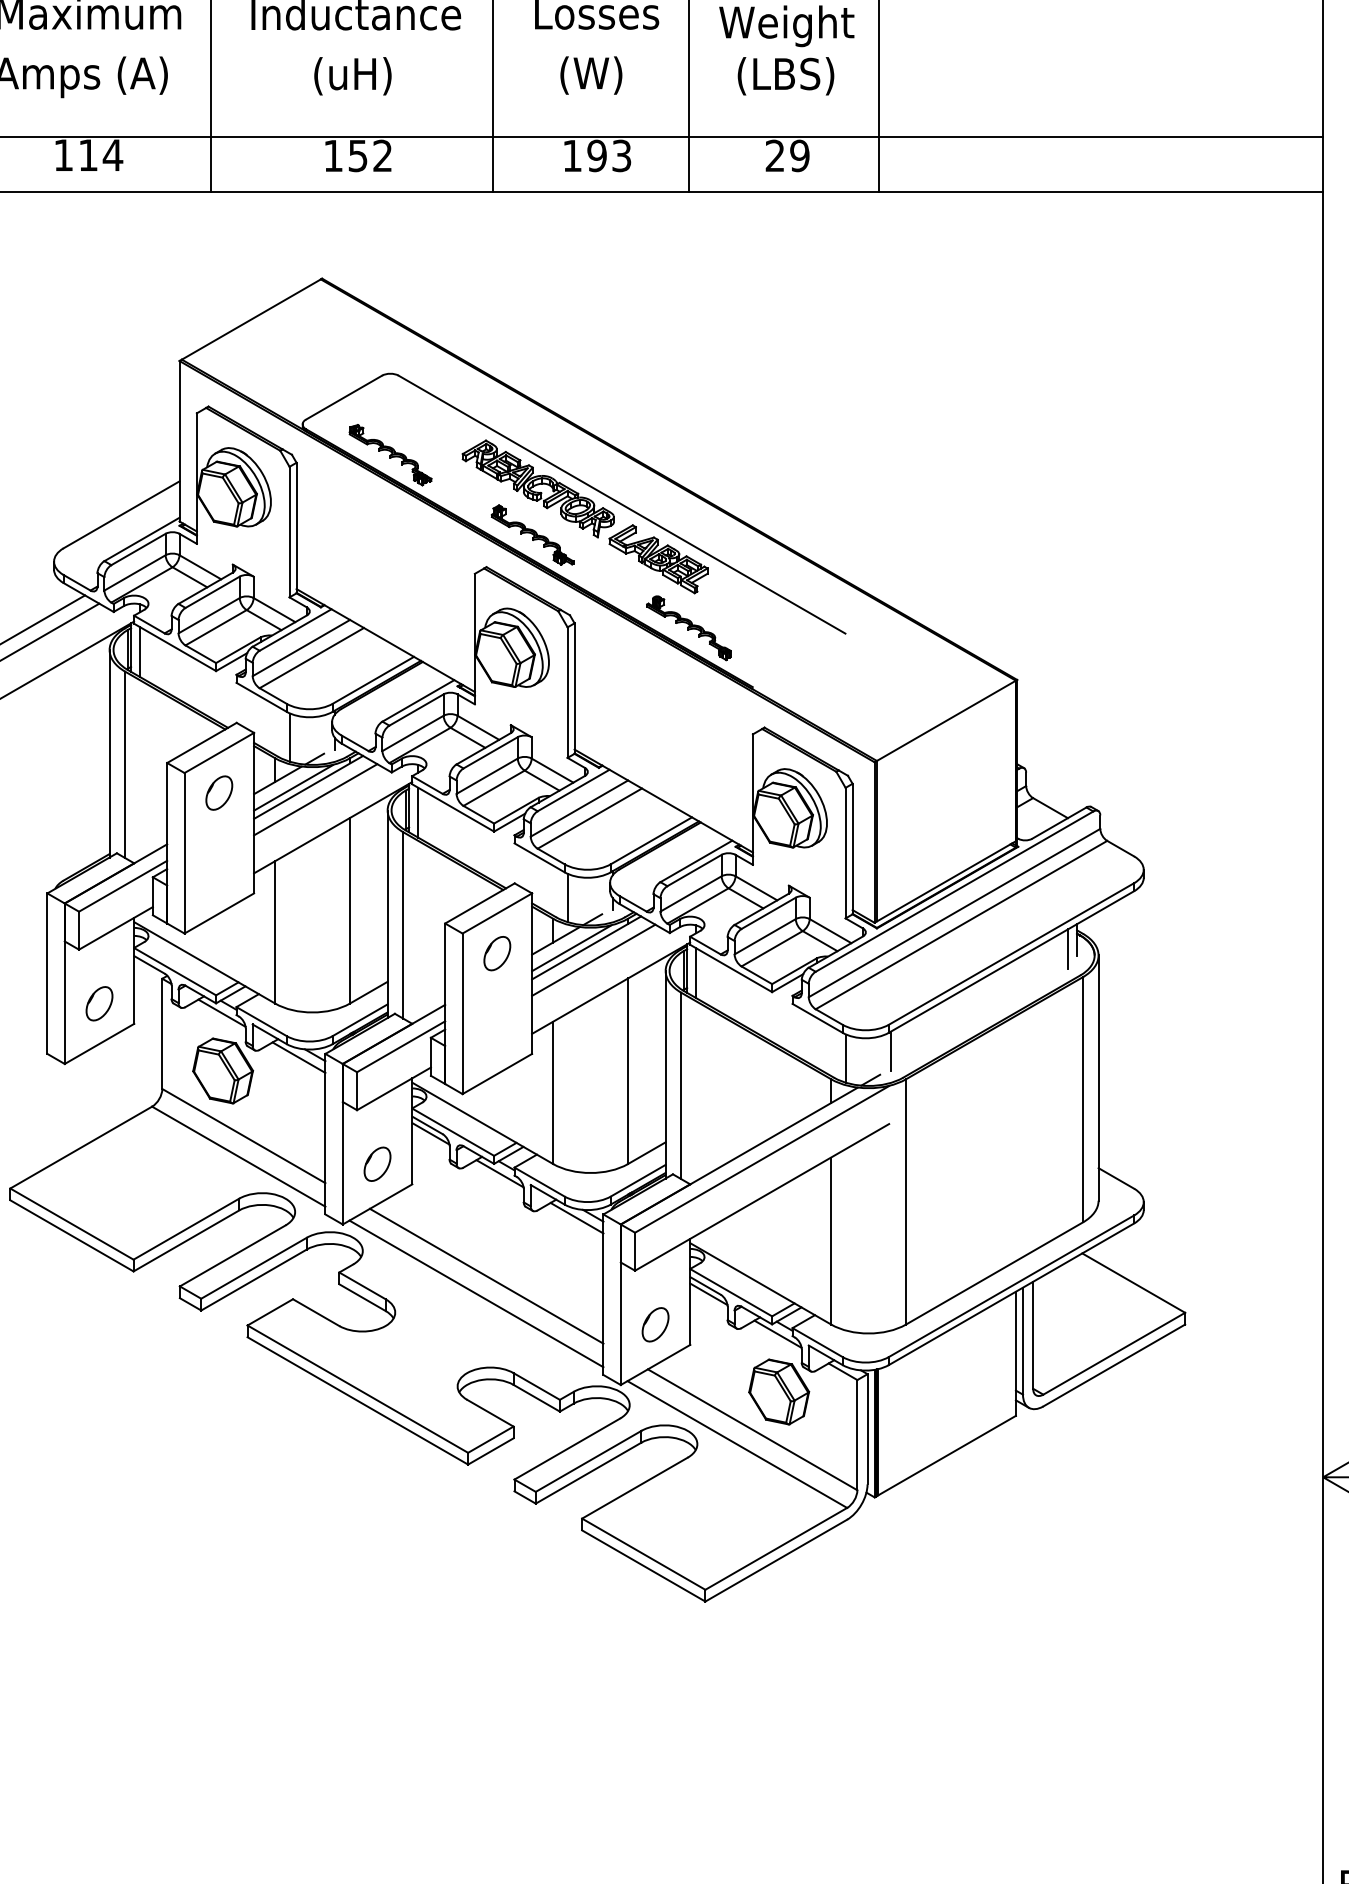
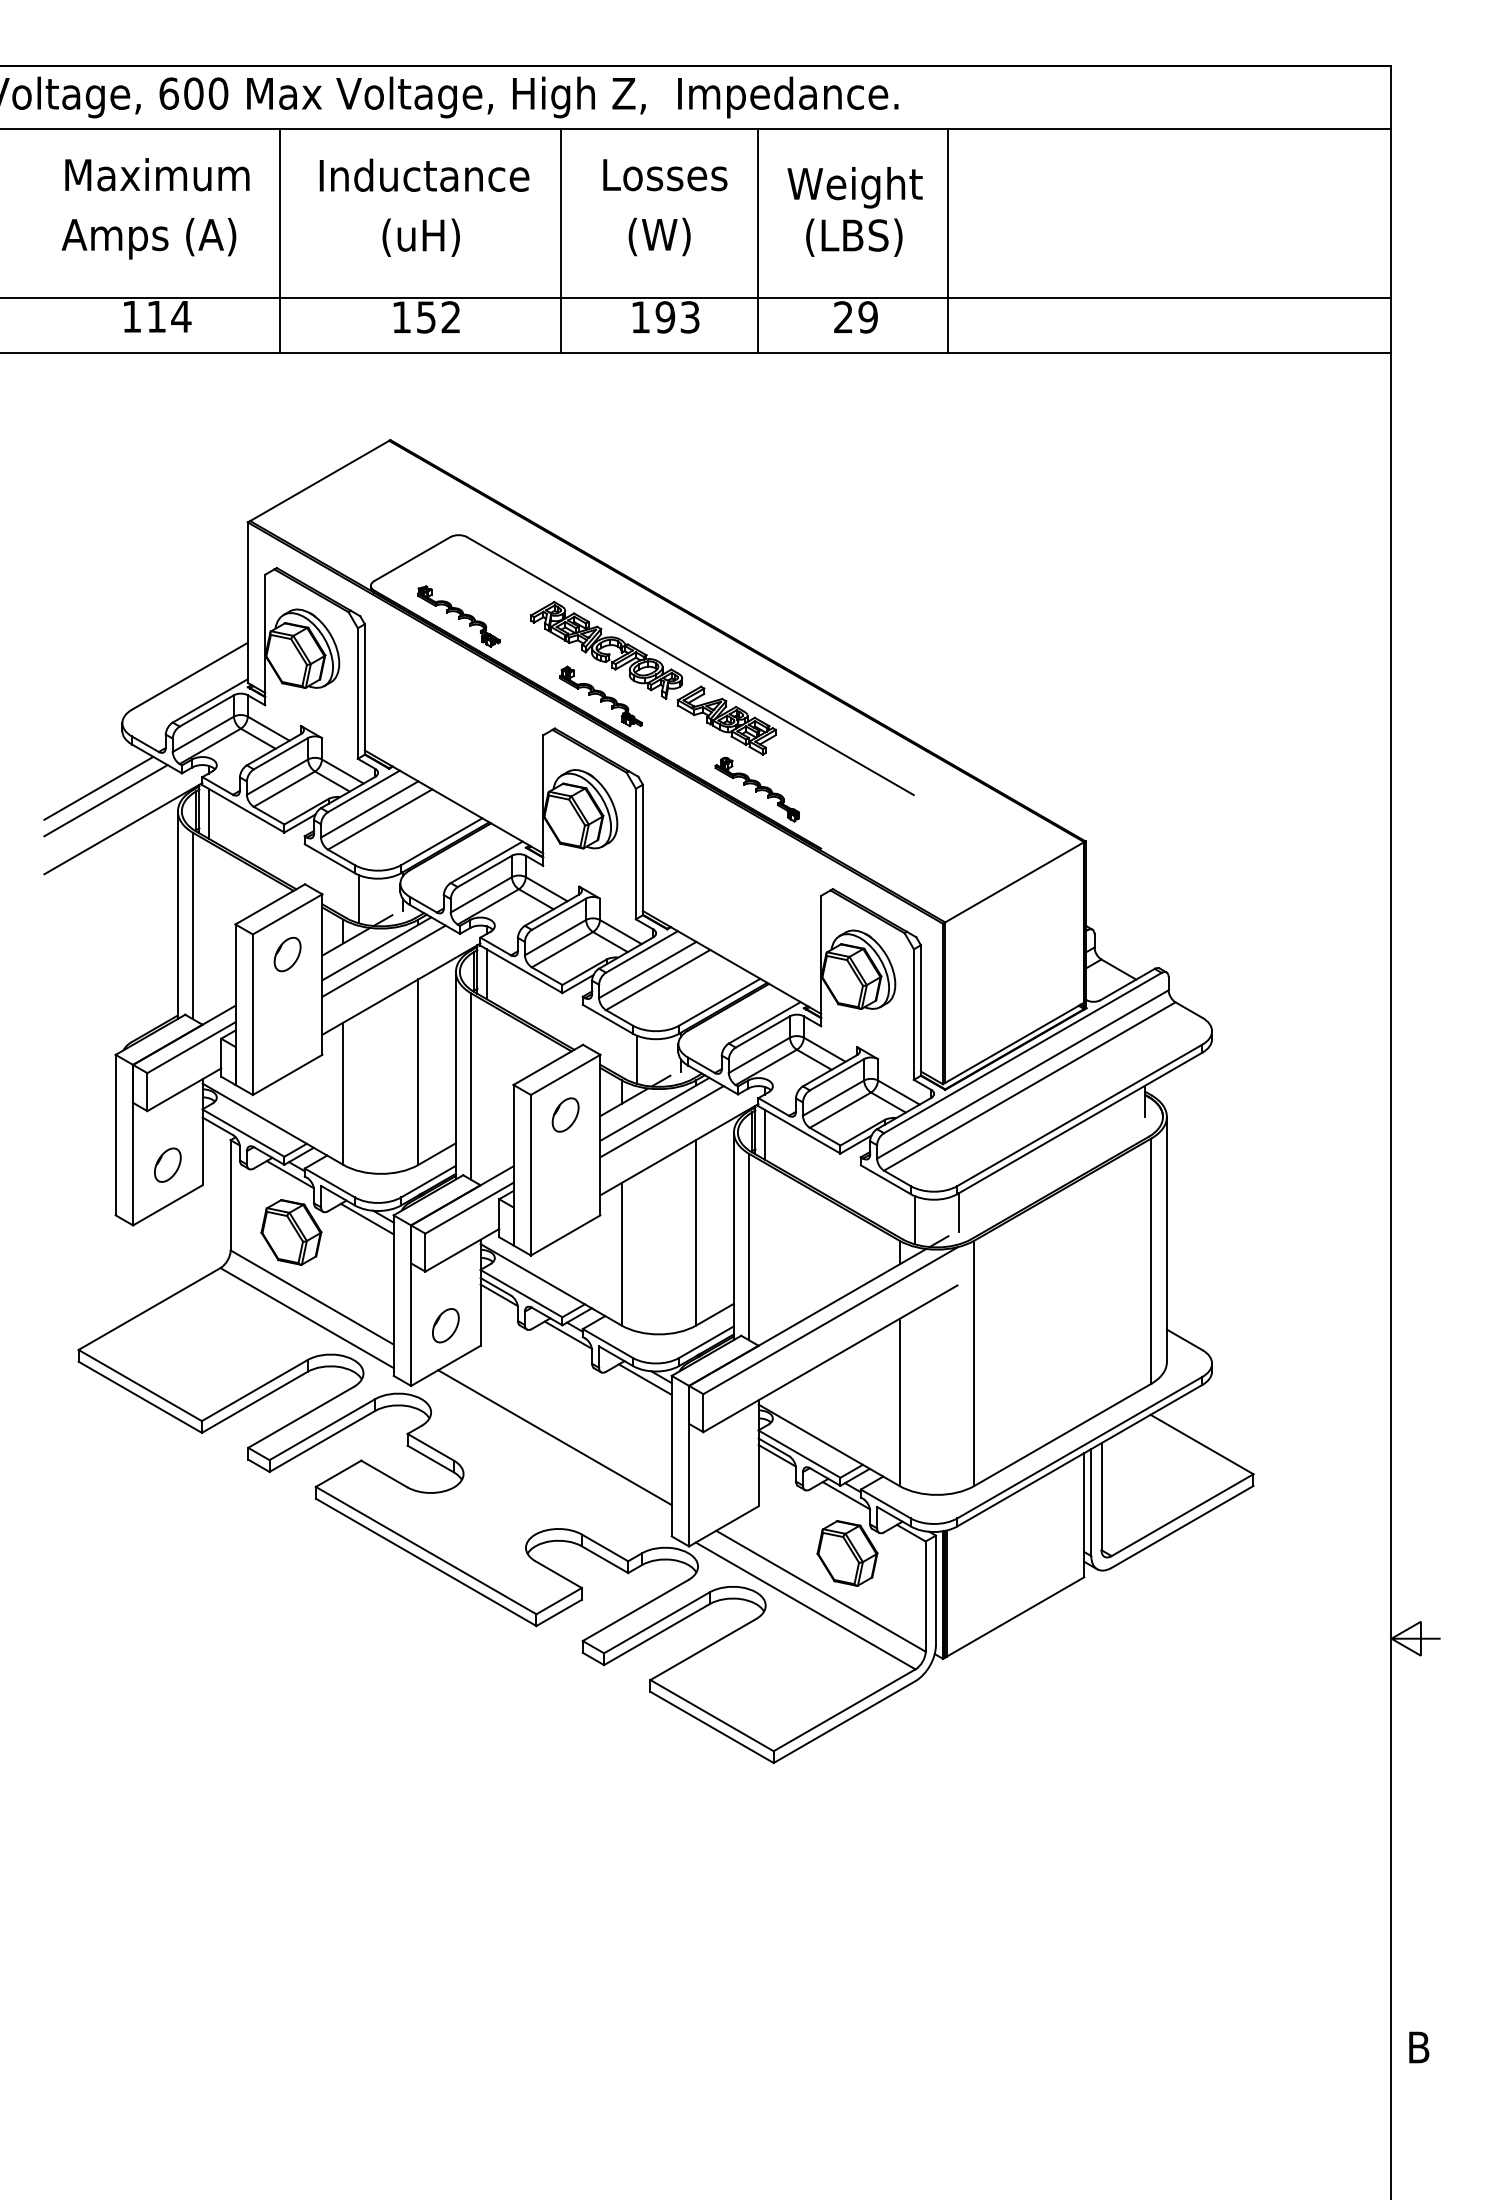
line: (293, 788) -> (361, 949), removed
line: (571, 948) -> (639, 1109), removed
line: (1068, 948) -> (1136, 1109), removed
line: (476, 1294) -> (544, 1455), removed
part: (655, 1324) -> (723, 1485), removed

